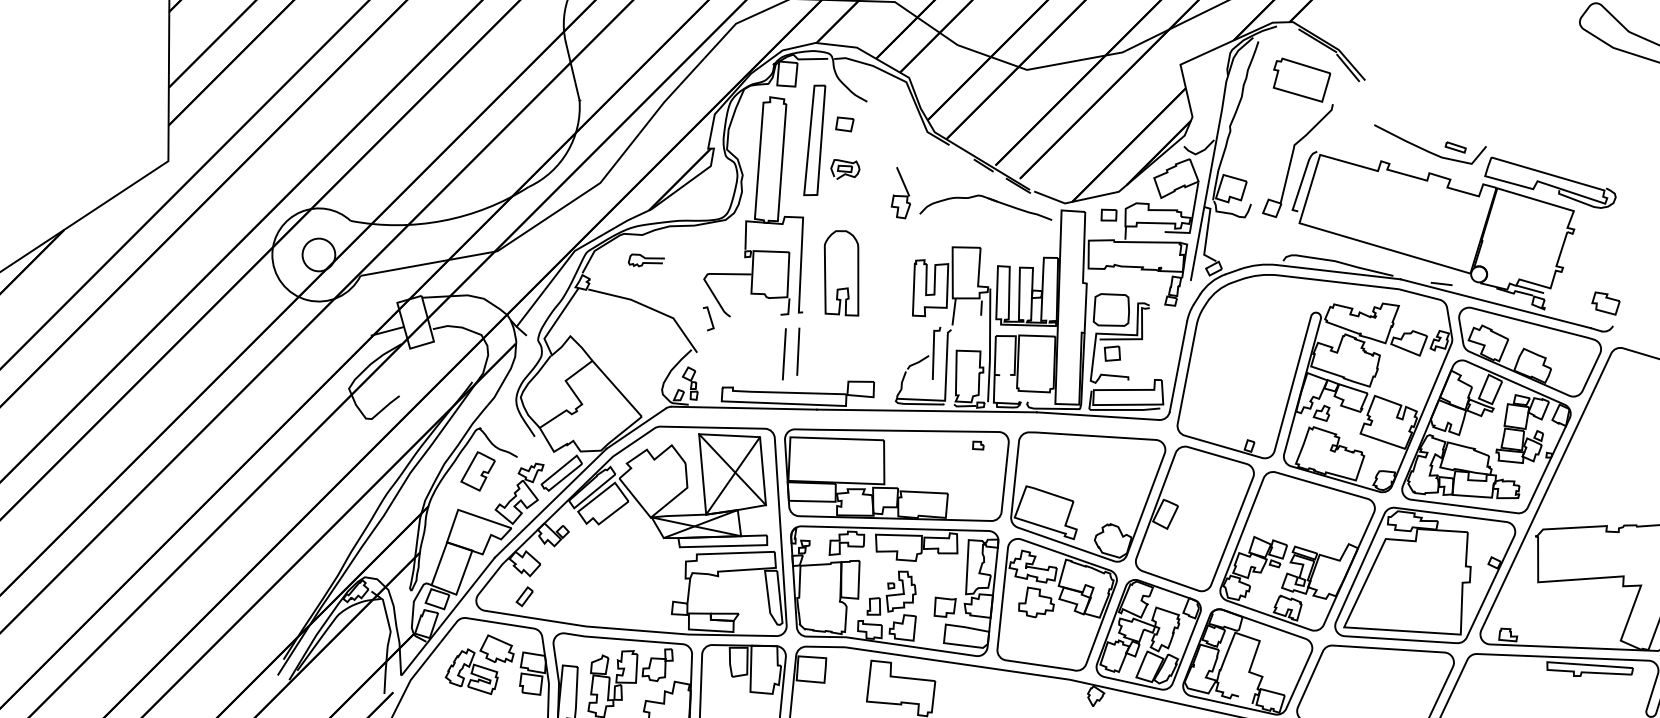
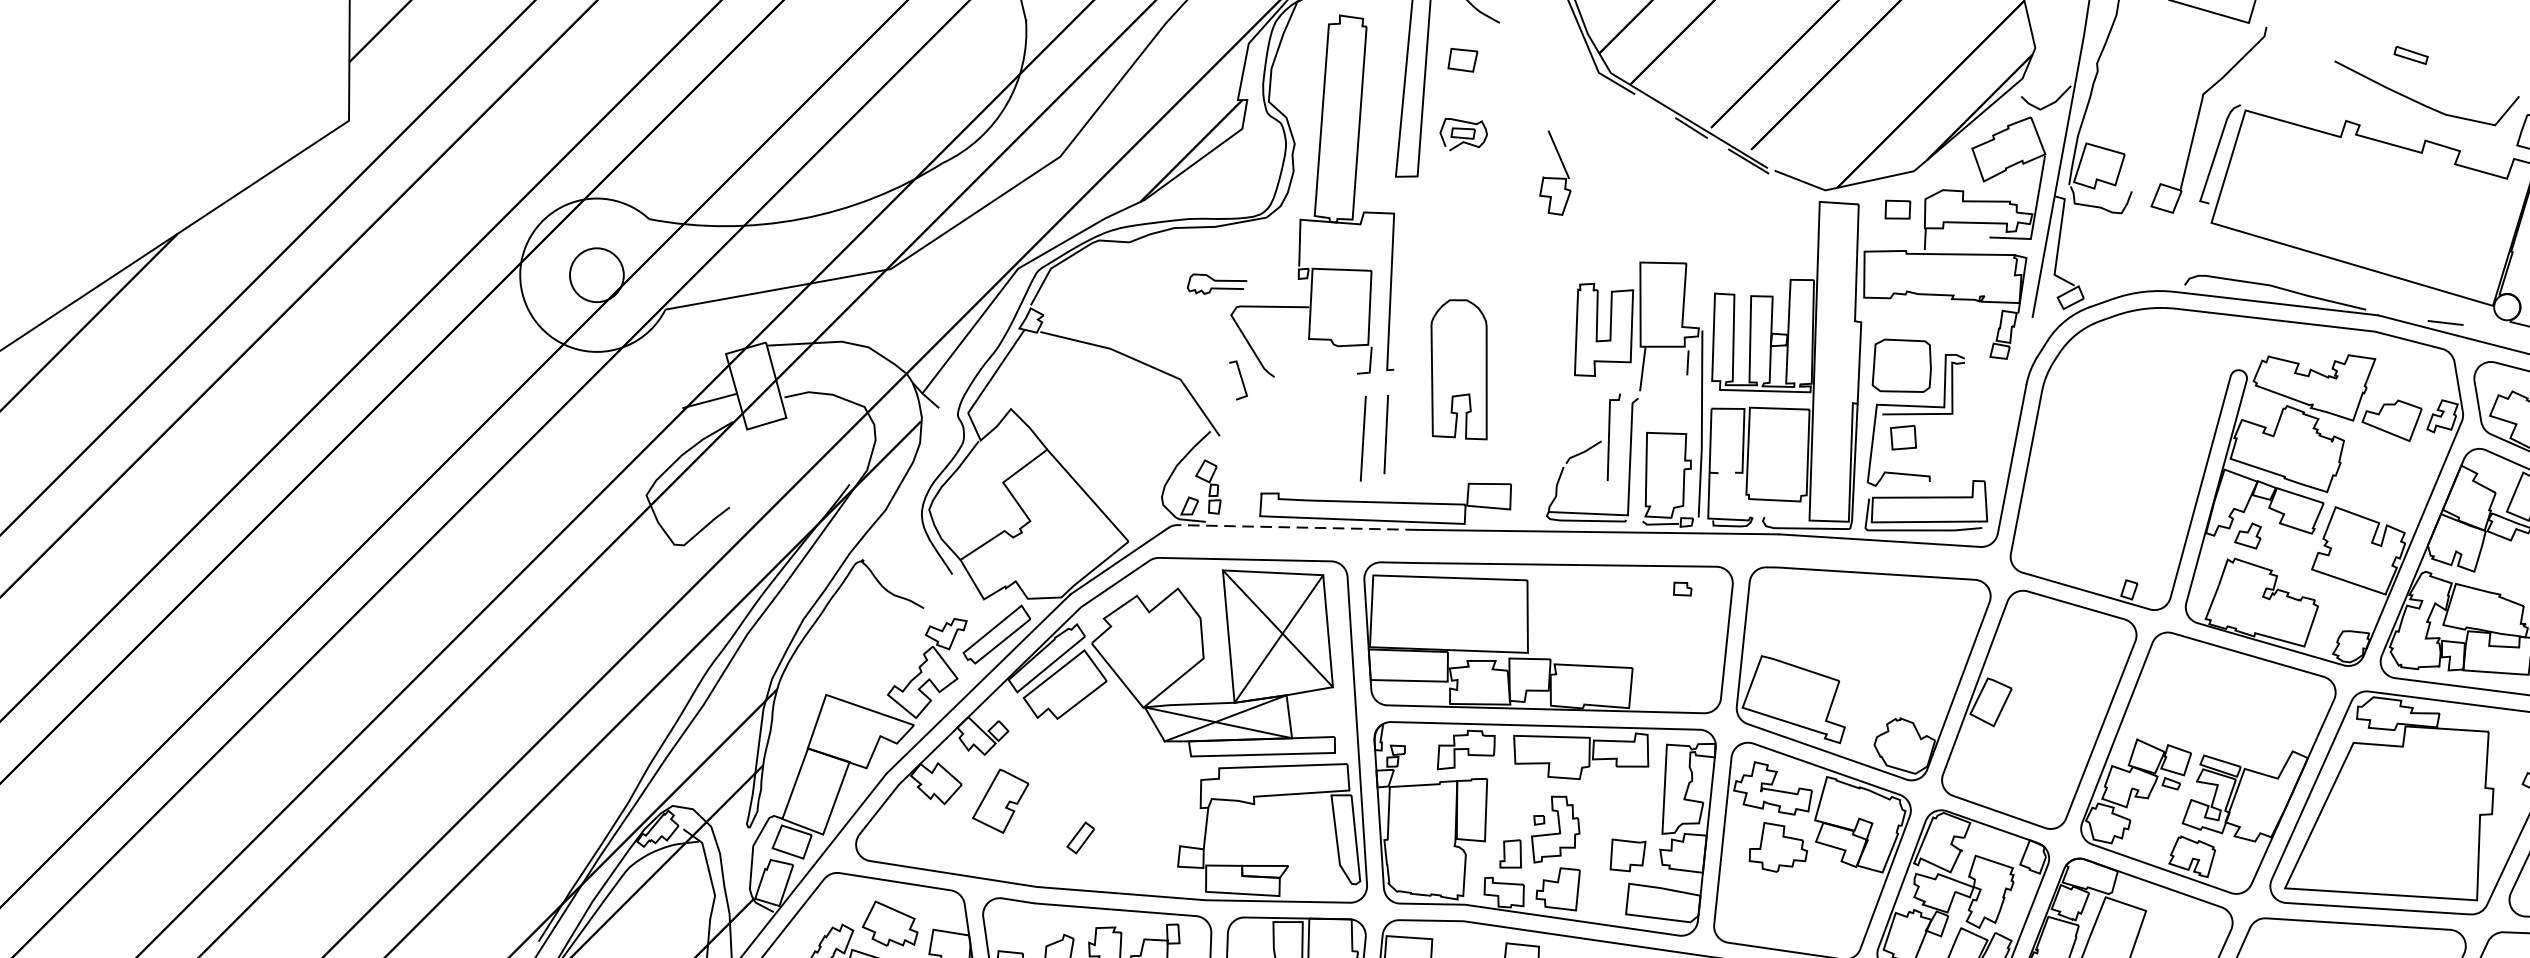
part: (1455, 147) -> (2410, 55), moved
part: (988, 199) -> (1699, 183), removed
curve: (645, 259) -> (1215, 282), moved
part: (841, 273) -> (1459, 369), moved
line: (744, 408) -> (1297, 528), solid -> dashed
part: (477, 471) -> (999, 801), moved
part: (524, 596) -> (1080, 837), moved

